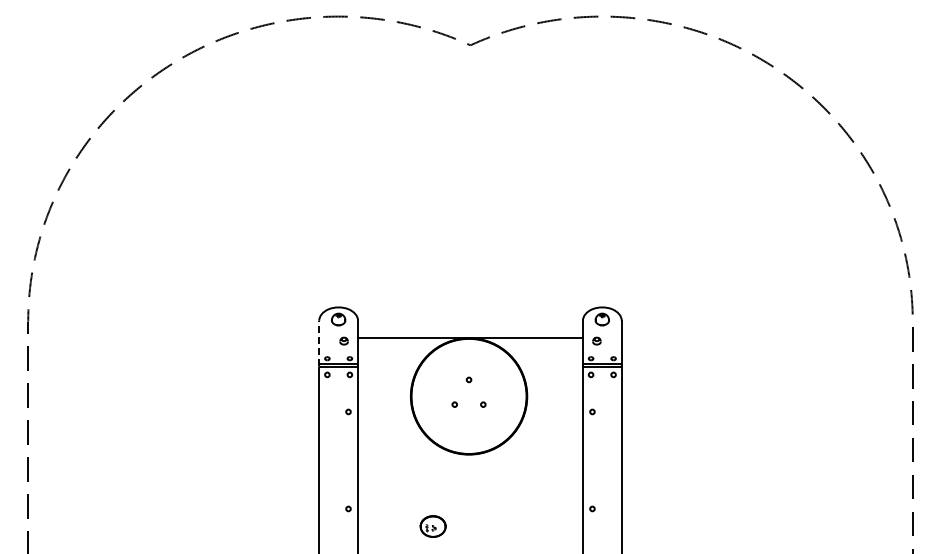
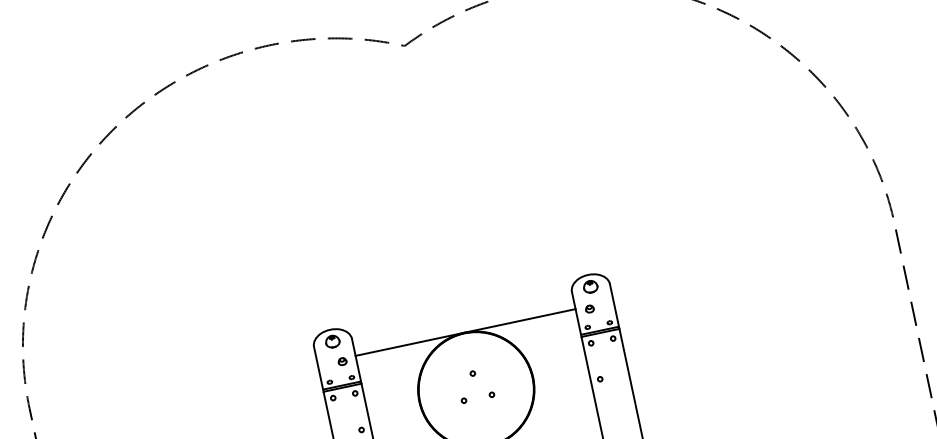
line: (319, 343) -> (318, 369), dashed -> solid

